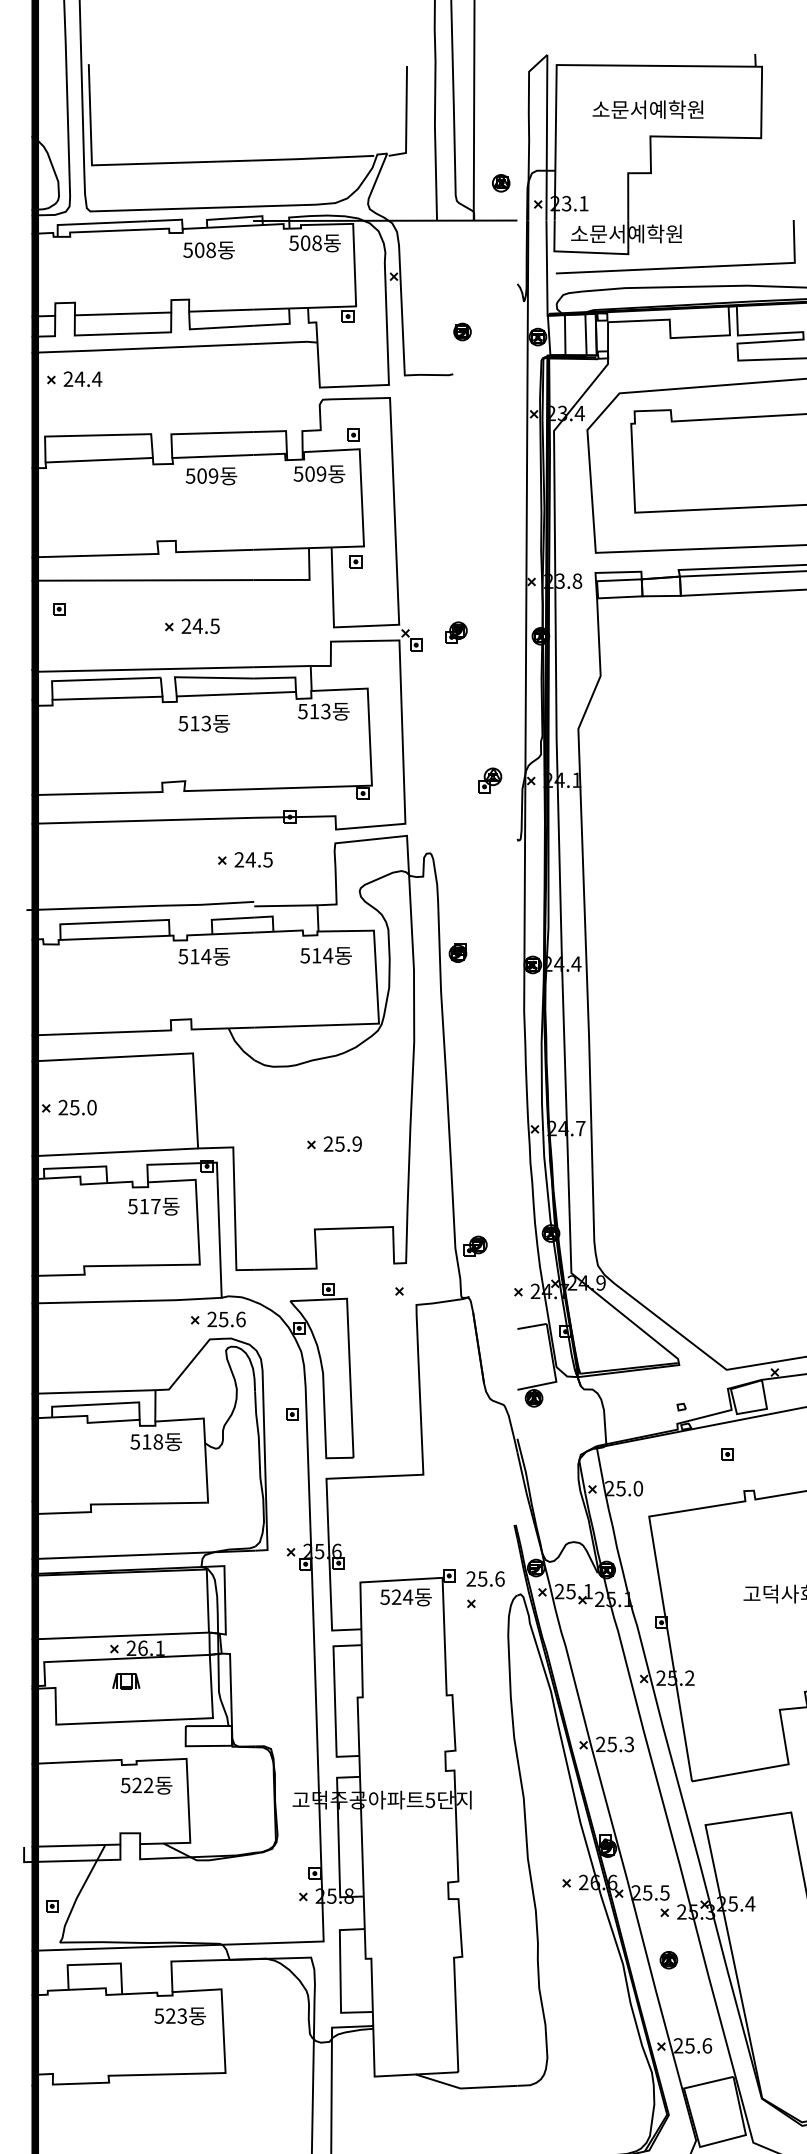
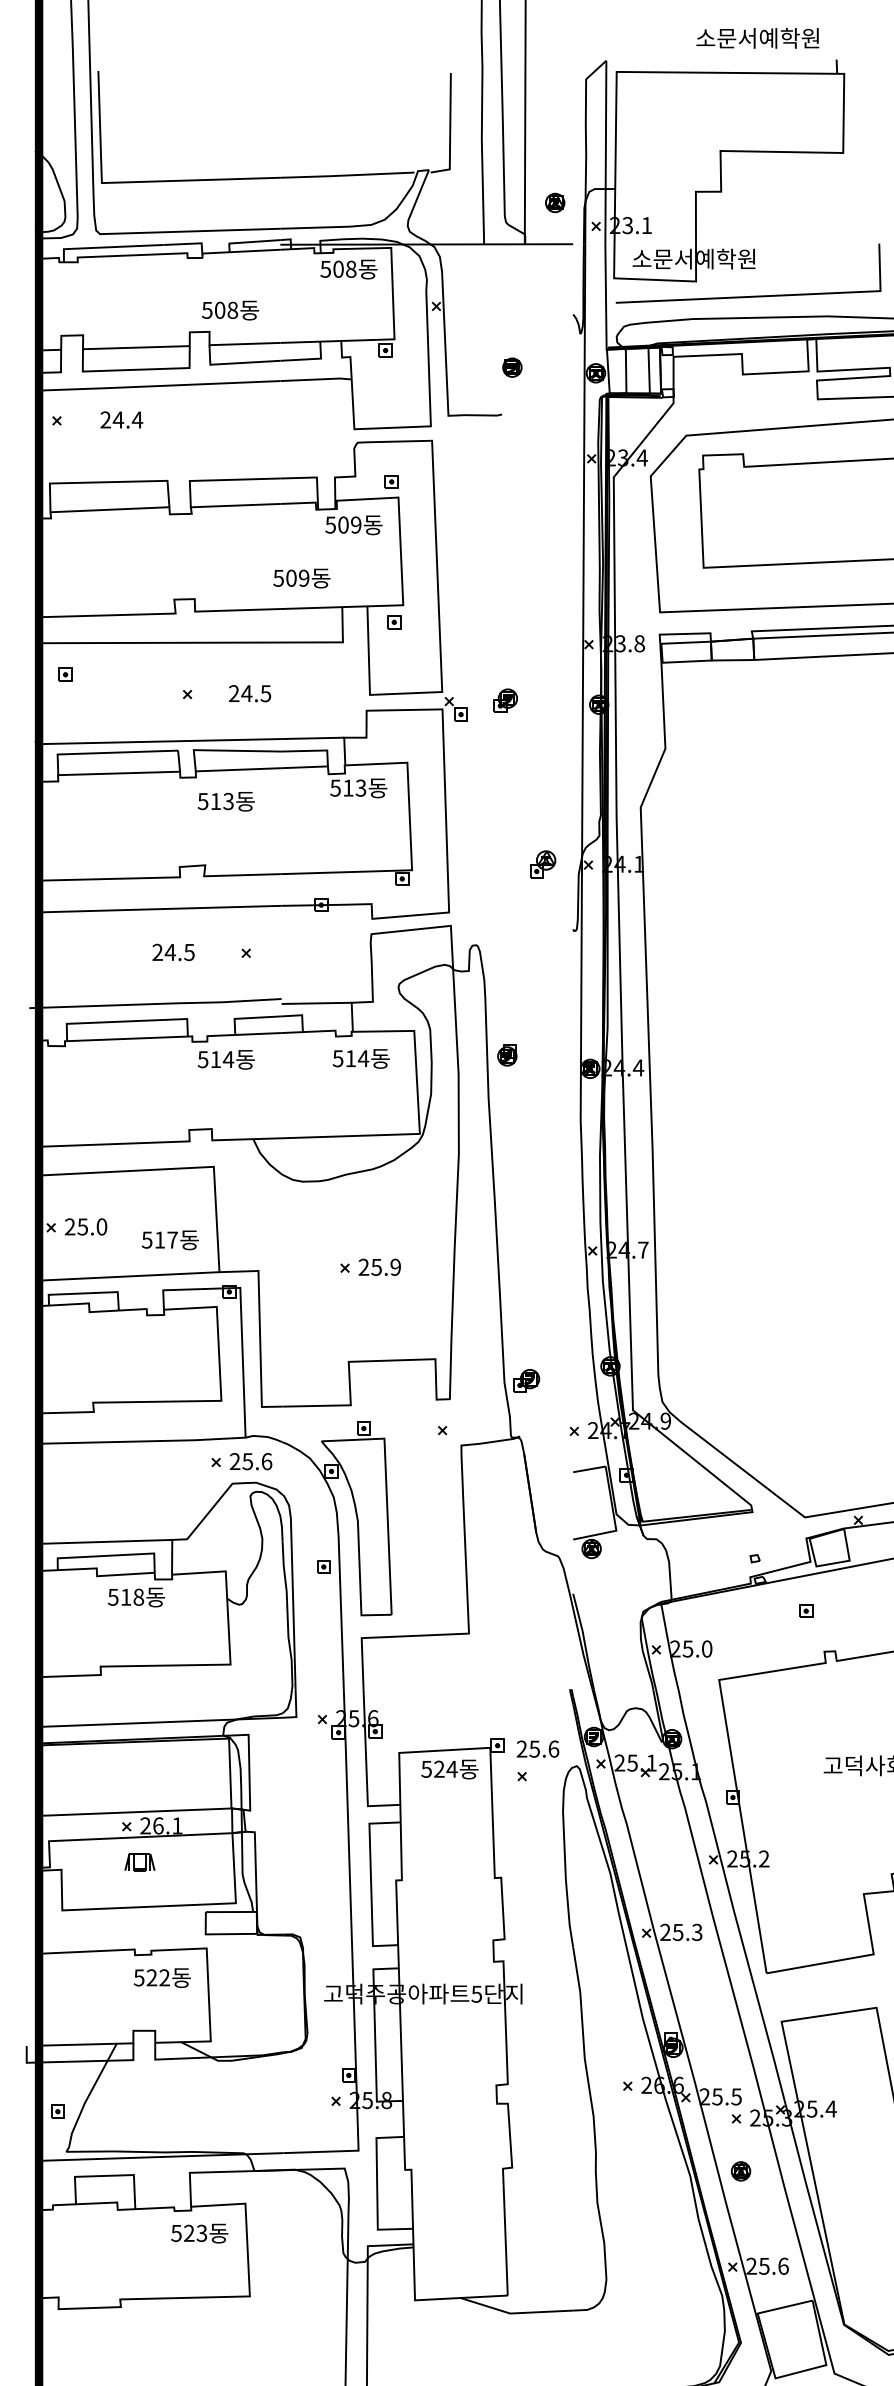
text: (647, 109) -> (757, 38), moved
text: (208, 250) -> (229, 310), moved
text: (82, 378) -> (121, 419), moved
text: (211, 476) -> (301, 578), moved
text: (200, 625) -> (249, 692), moved
text: (253, 859) -> (173, 952), moved
text: (153, 1206) -> (170, 1240), moved
text: (155, 1442) -> (135, 1597), moved

